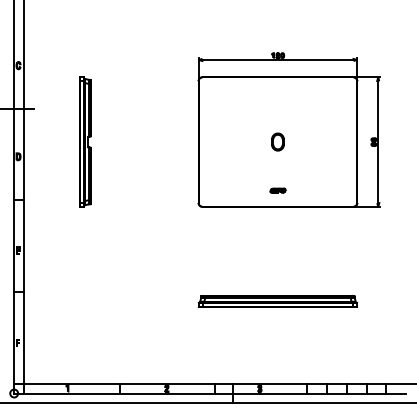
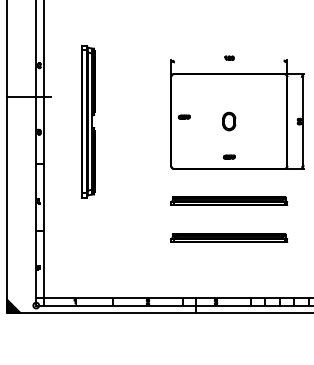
line: (276, 60) -> (228, 61), removed
part: (216, 135) -> (184, 116), added
part: (85, 142) -> (88, 121), size x1.6
part: (278, 142) -> (229, 121), size x1.4
part: (278, 249) -> (229, 200), added

